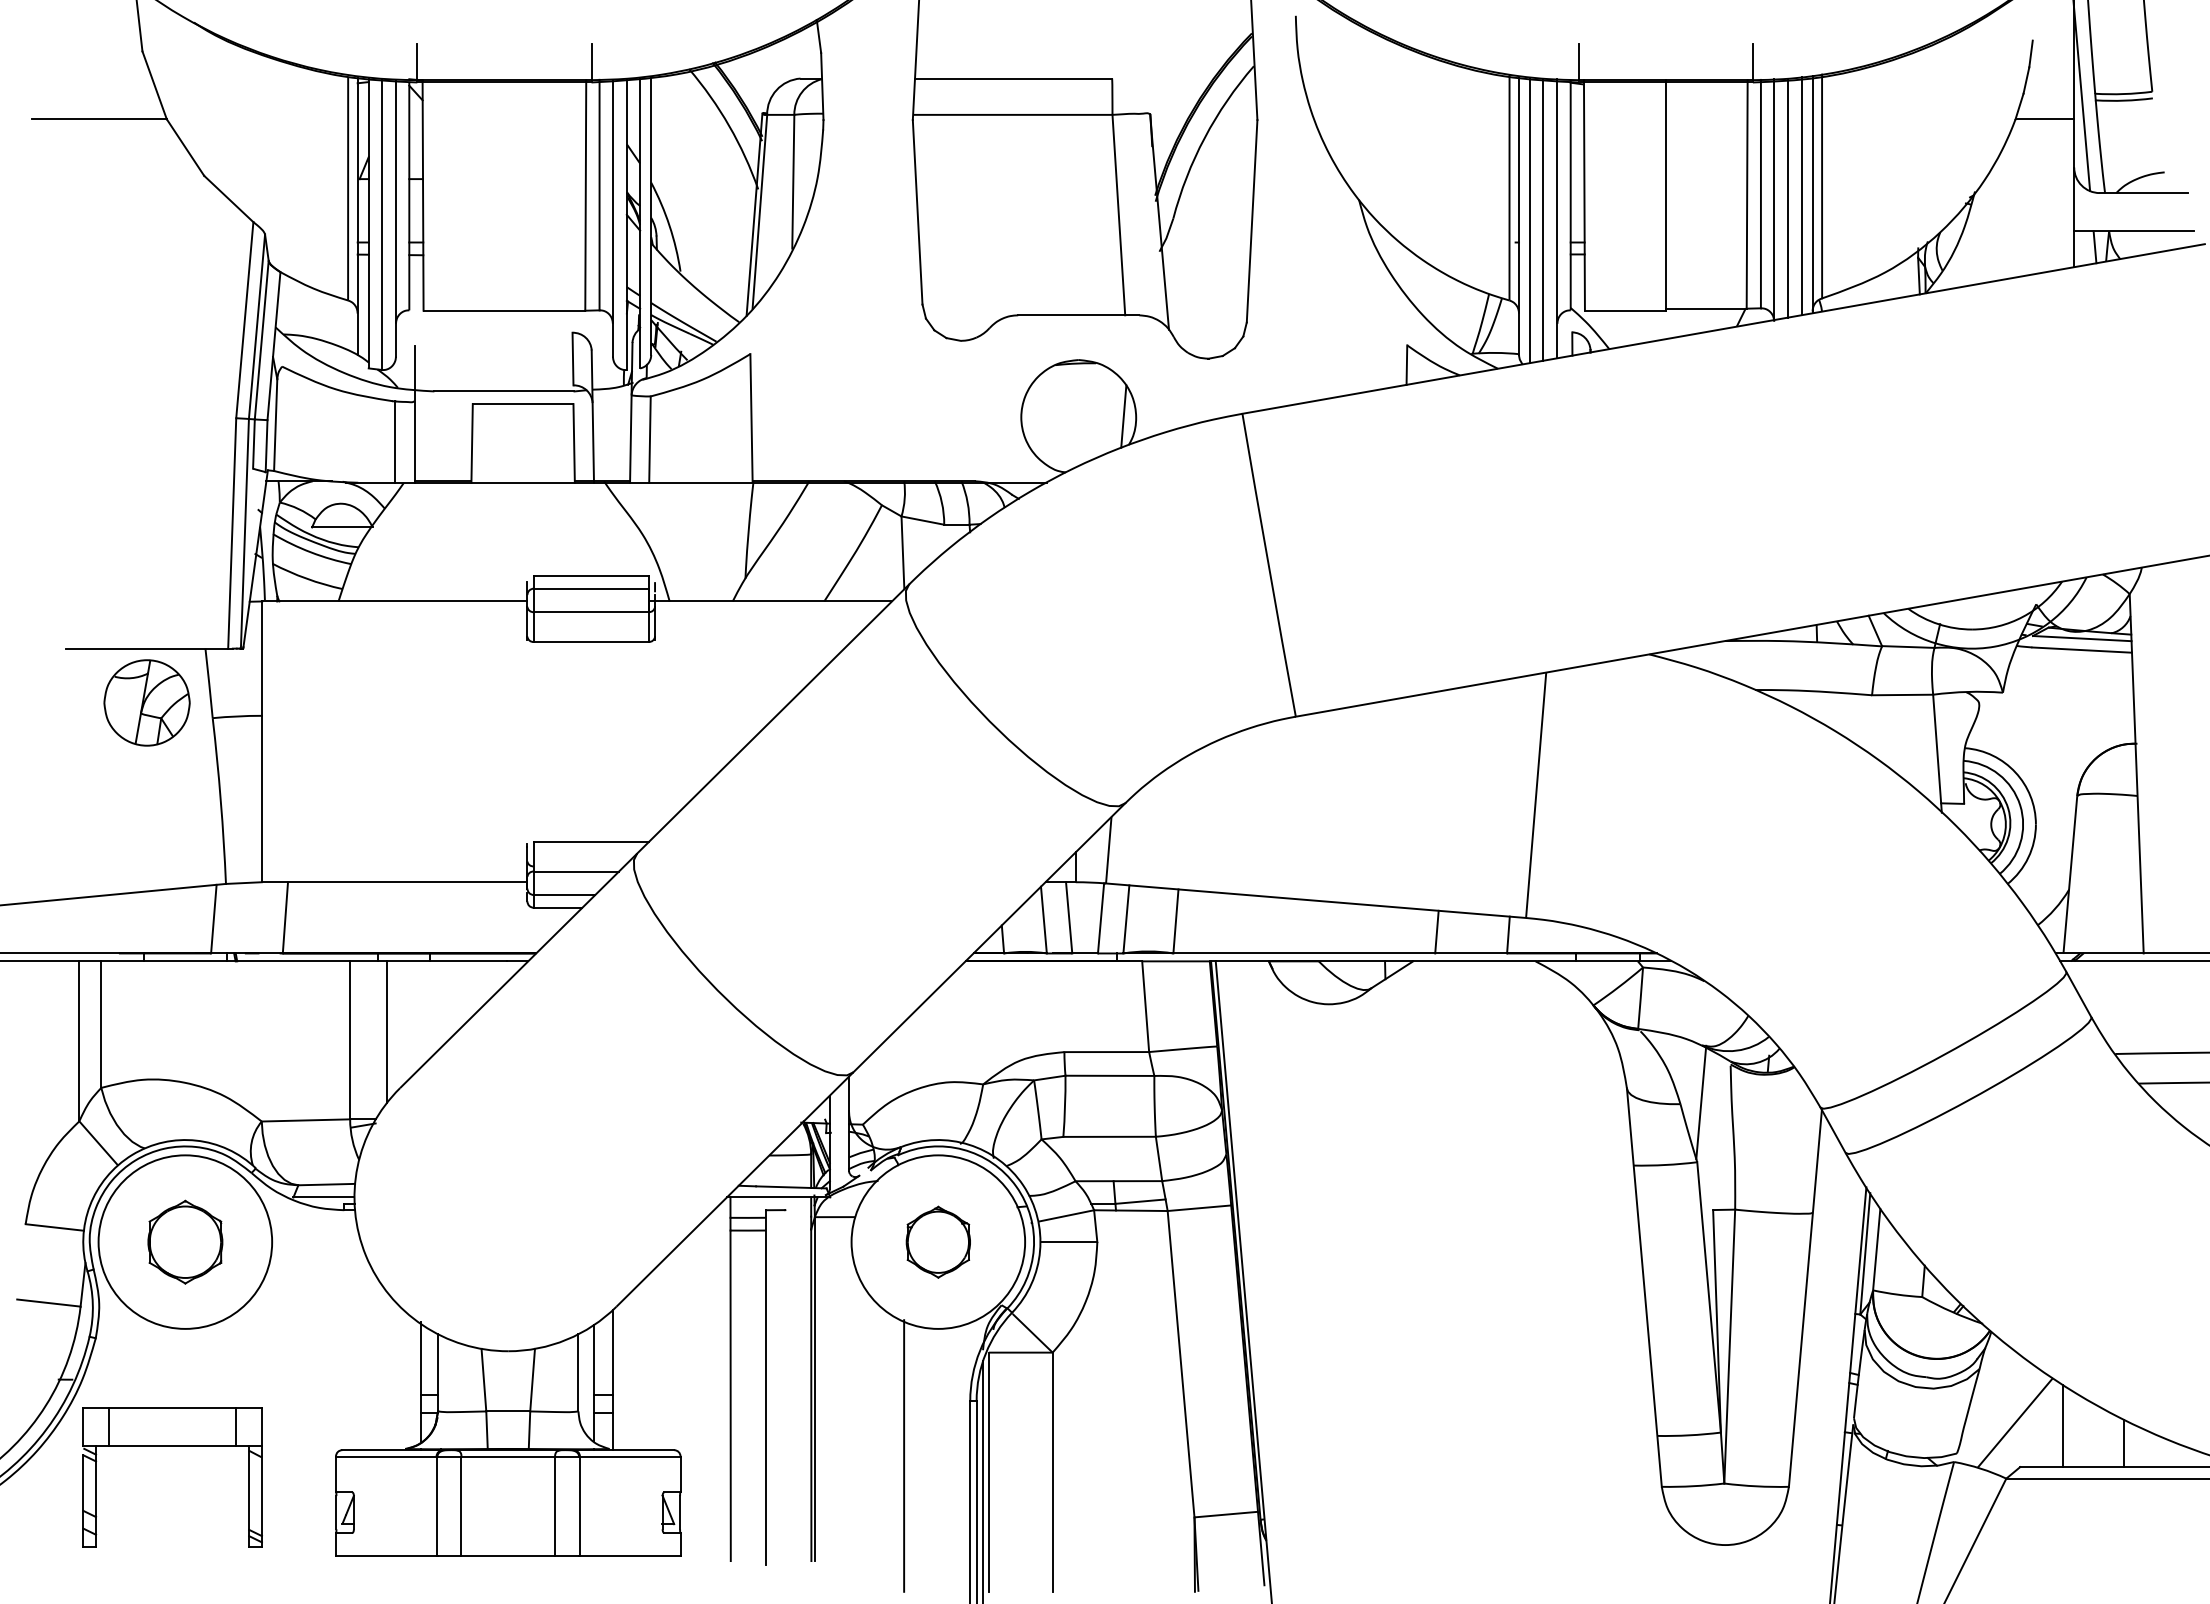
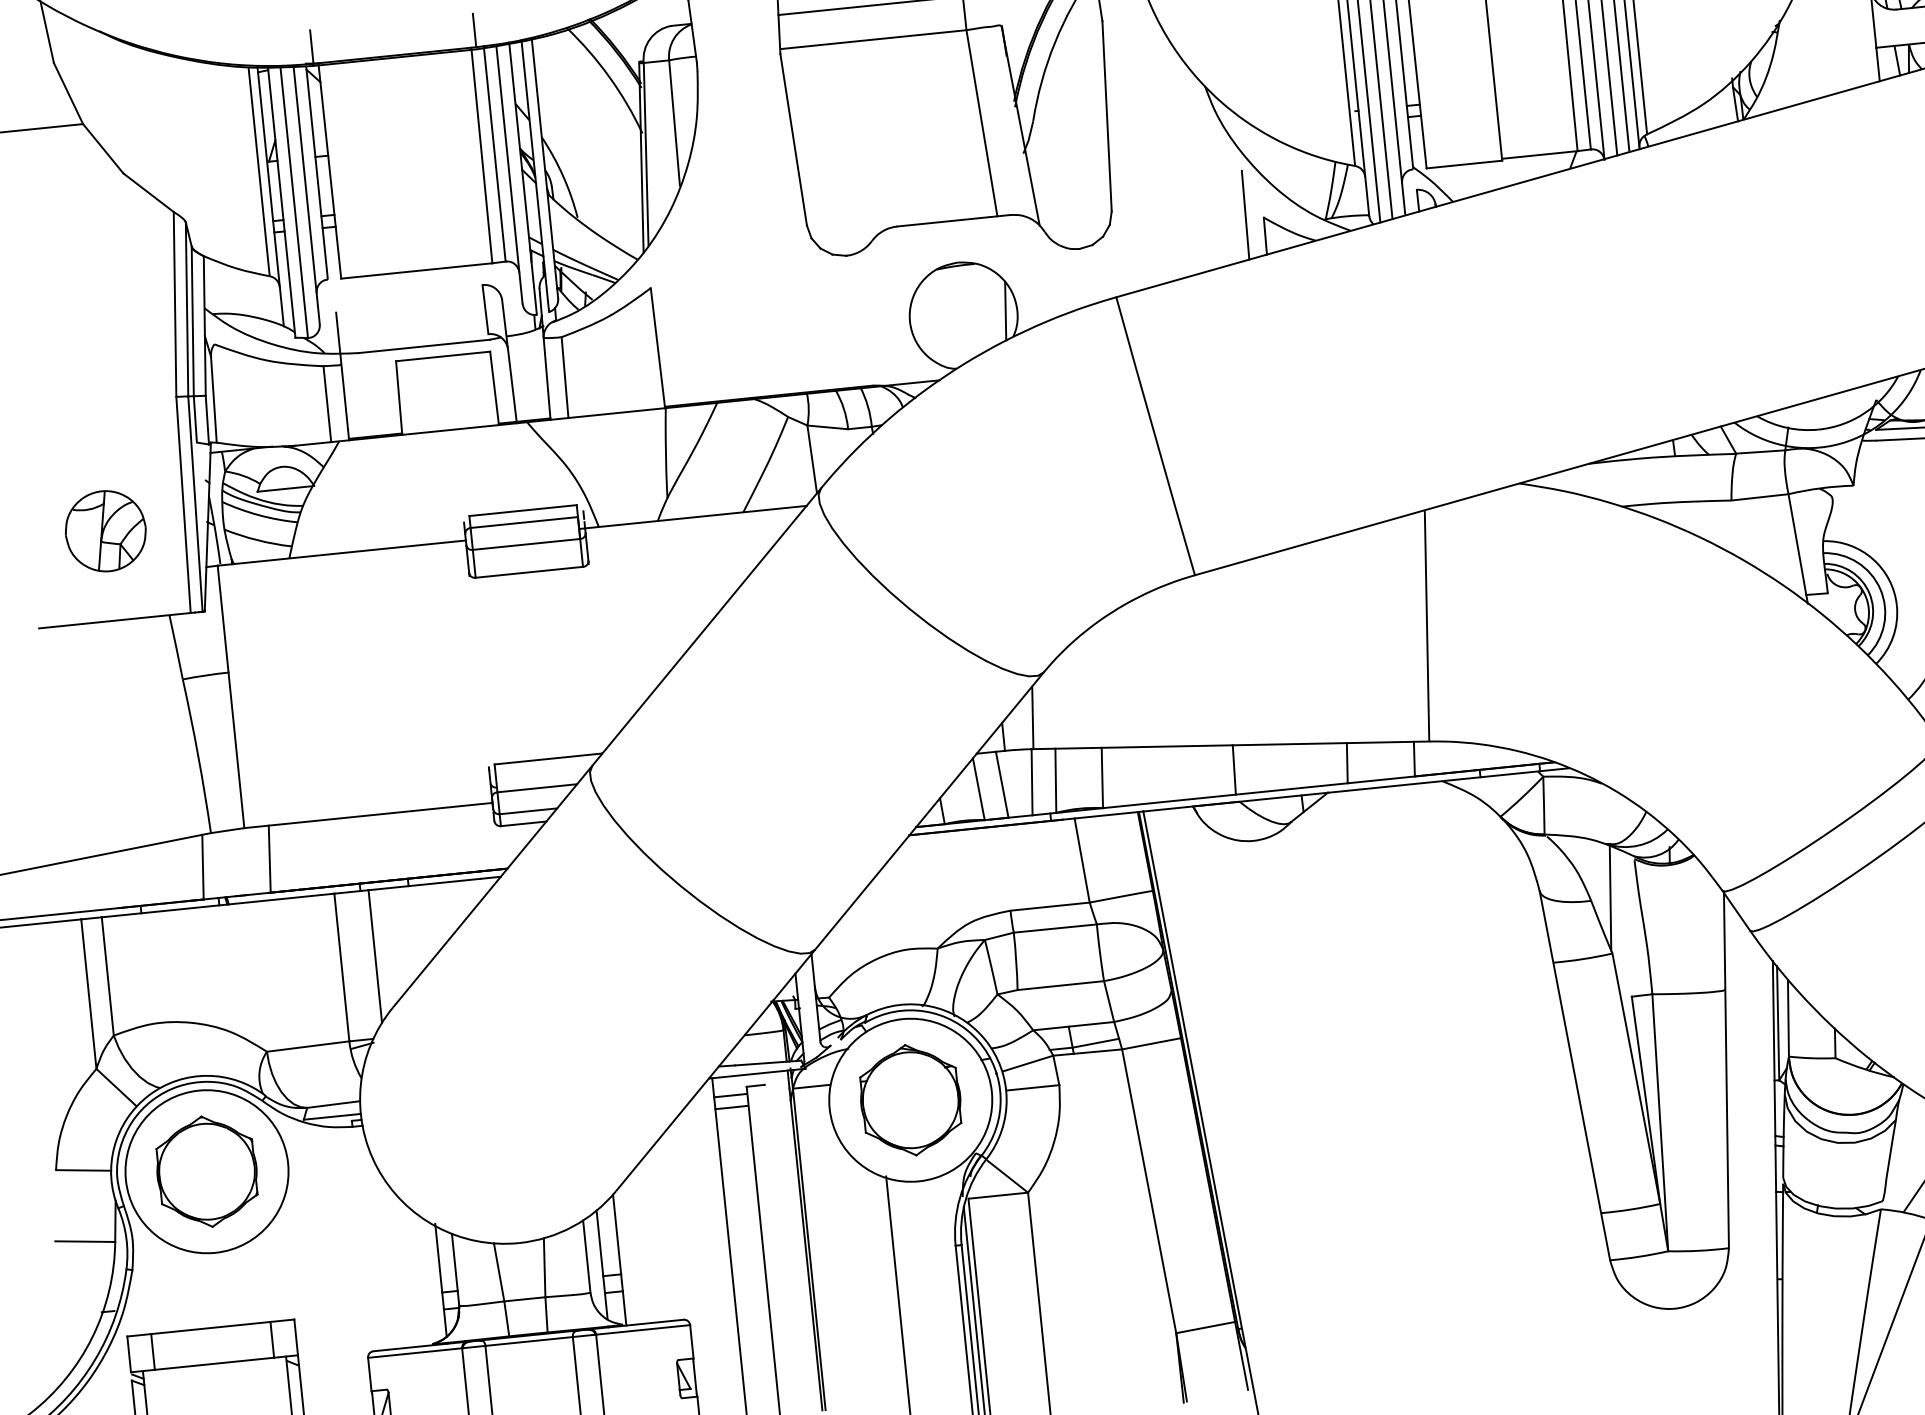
line: (1388, 340) -> (1245, 214), added
part: (146, 702) -> (105, 530), moved
line: (1316, 926) -> (1234, 769), added
part: (185, 1242) -> (207, 1172), size x1.43
part: (938, 1242) -> (910, 1100), size x1.67

